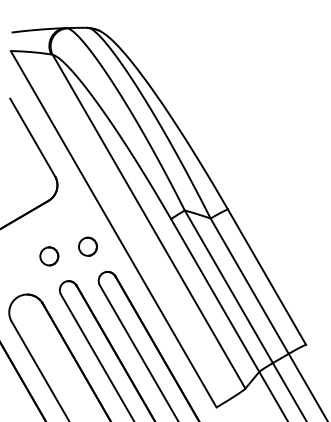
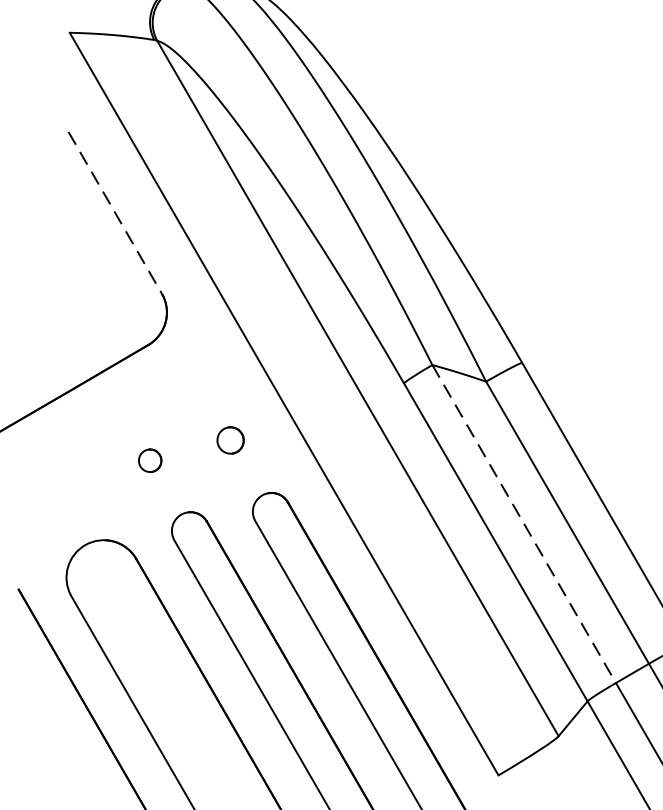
line: (32, 137) -> (114, 212), solid -> dashed
part: (87, 246) -> (229, 440), size x0.7
part: (49, 256) -> (150, 460), size x0.6
line: (229, 287) -> (525, 525), solid -> dashed

